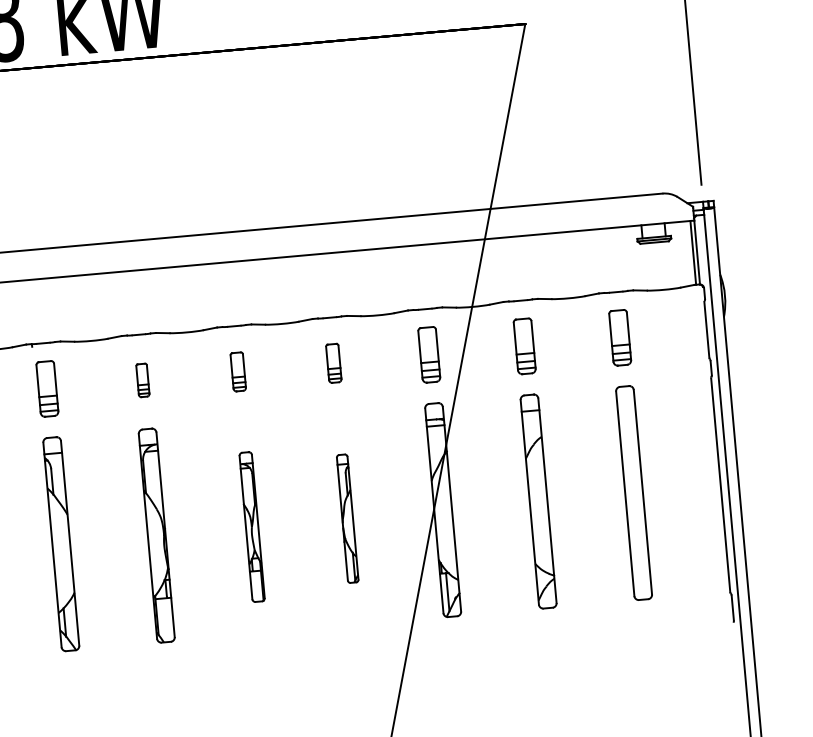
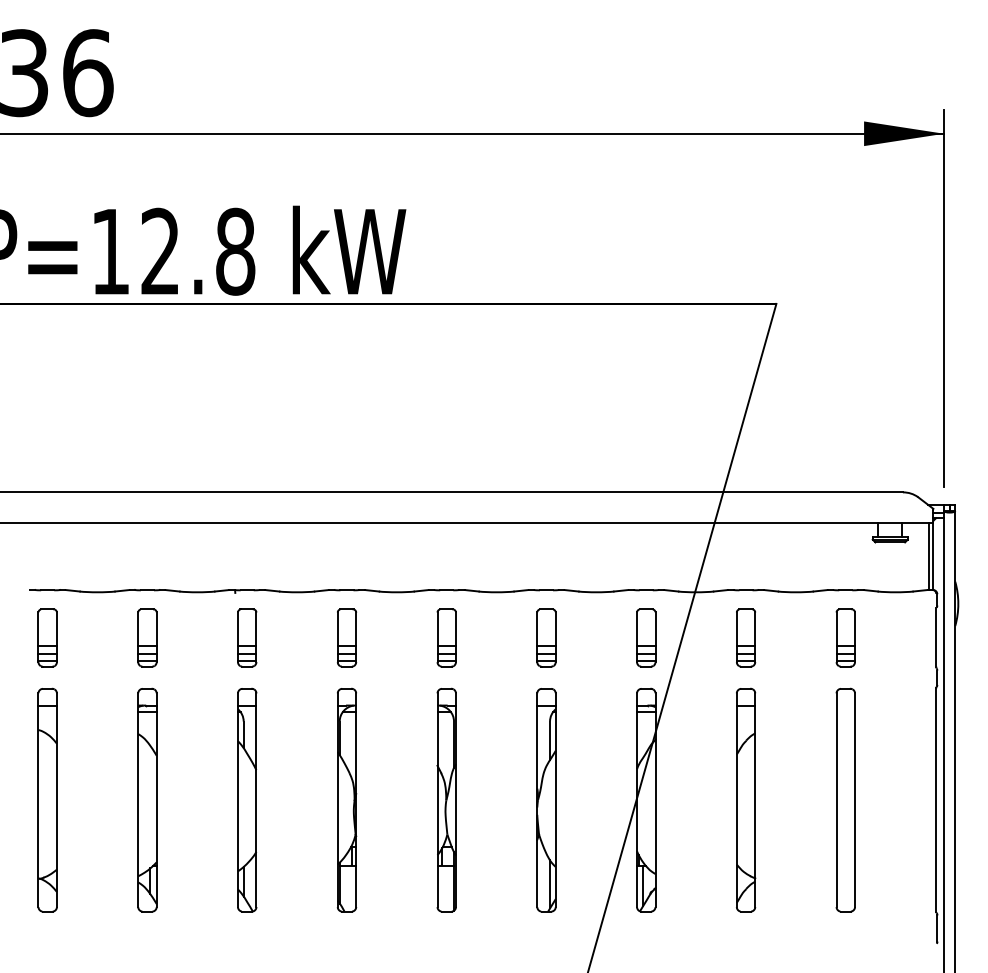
part: (333, 362) -> (546, 637), size x1.43
part: (238, 371) -> (446, 637), size x1.43
part: (142, 379) -> (346, 637), size x1.67
part: (347, 518) -> (546, 800), size x1.67
part: (251, 526) -> (446, 799), size x1.43

